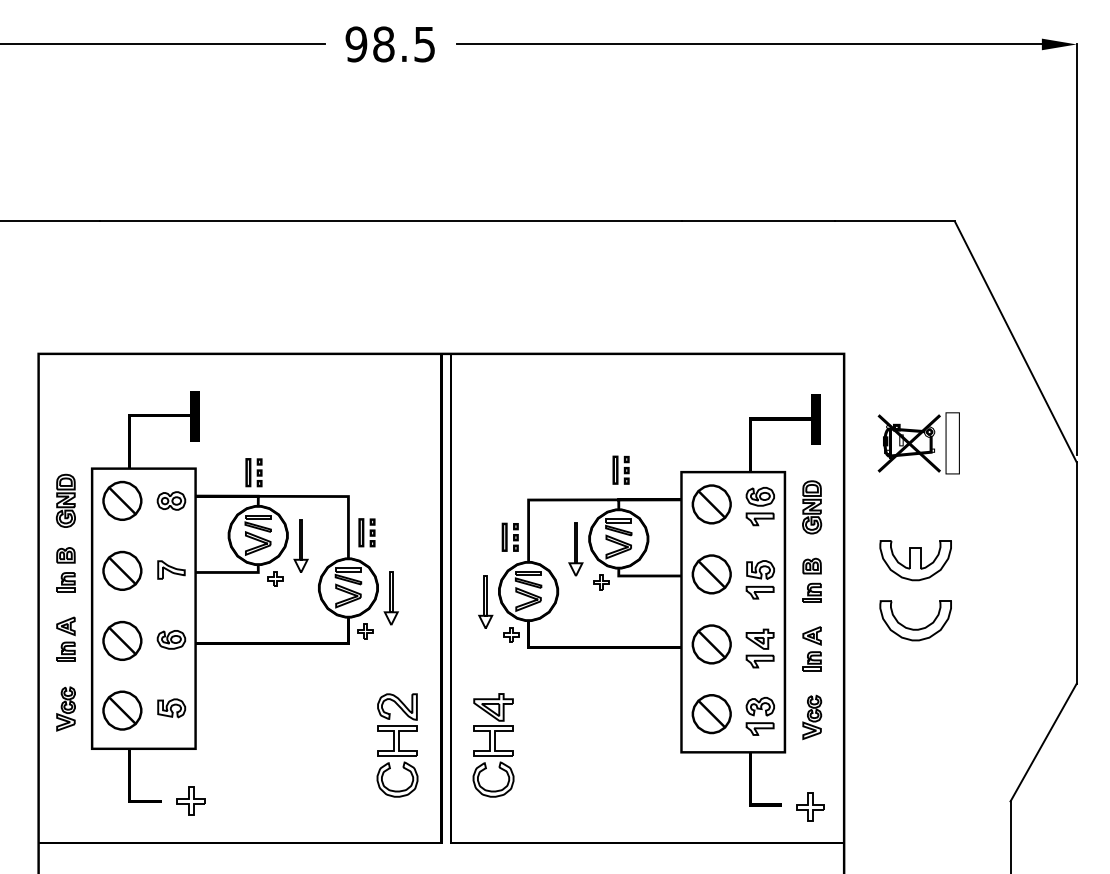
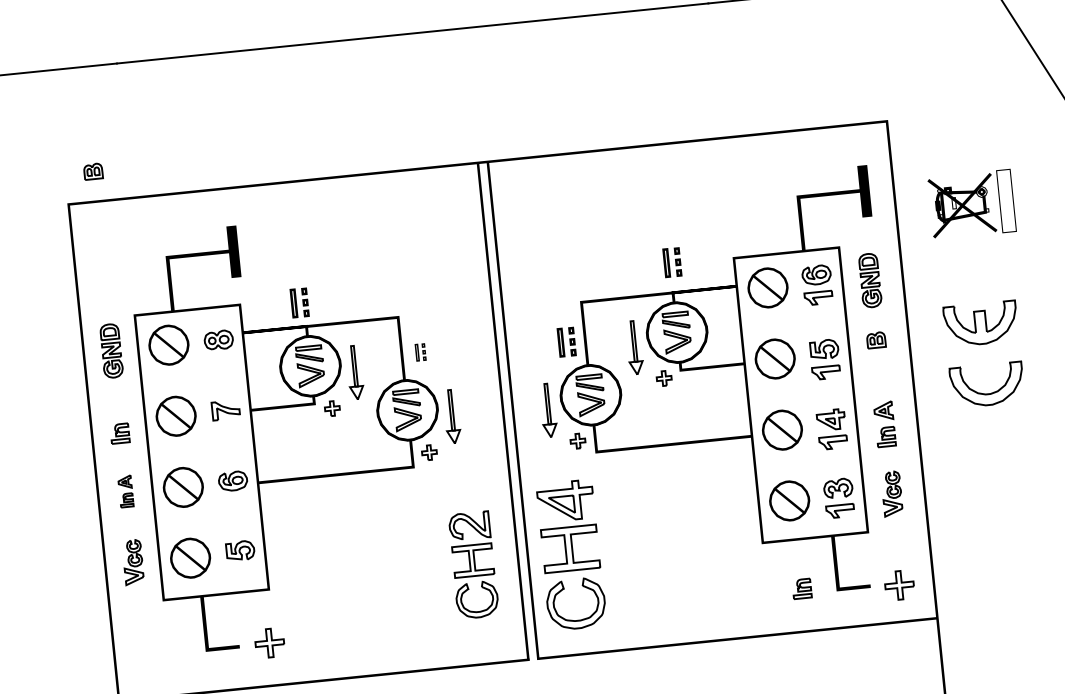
part: (366, 532) -> (420, 352), size x0.6
part: (65, 555) -> (92, 171), moved
part: (811, 592) -> (801, 588), moved
part: (65, 638) -> (125, 490), size x0.7
part: (493, 745) -> (571, 555), size x1.4

